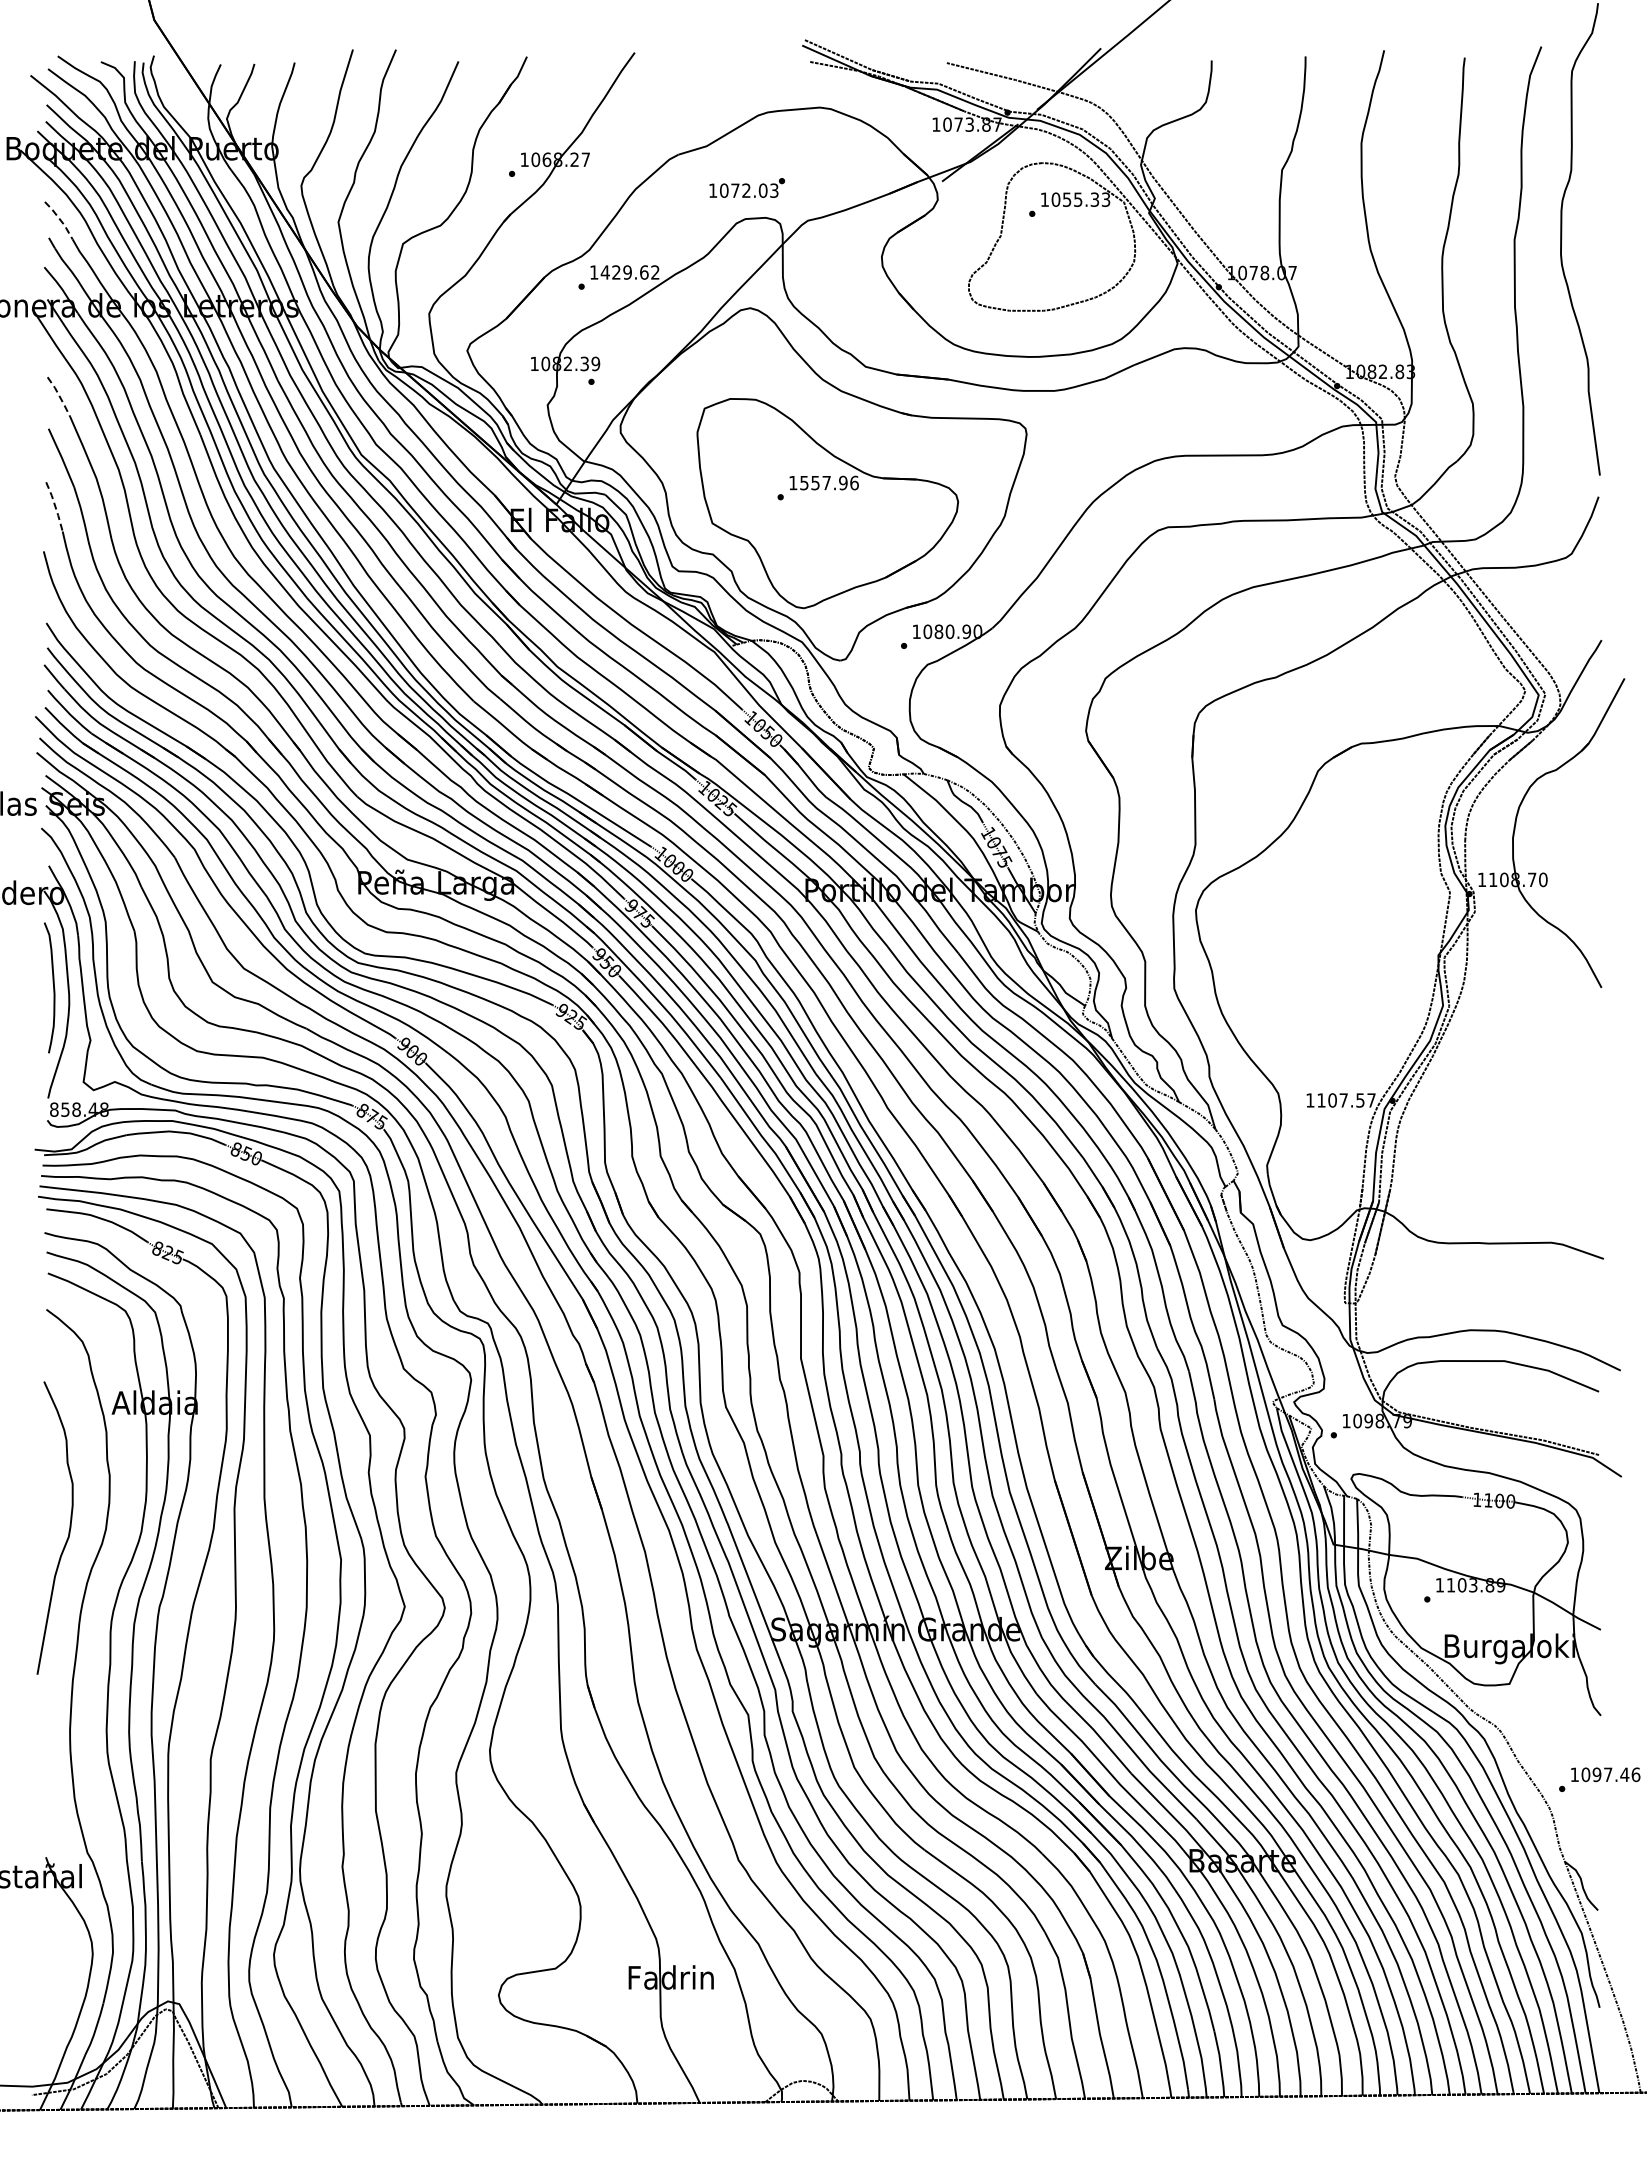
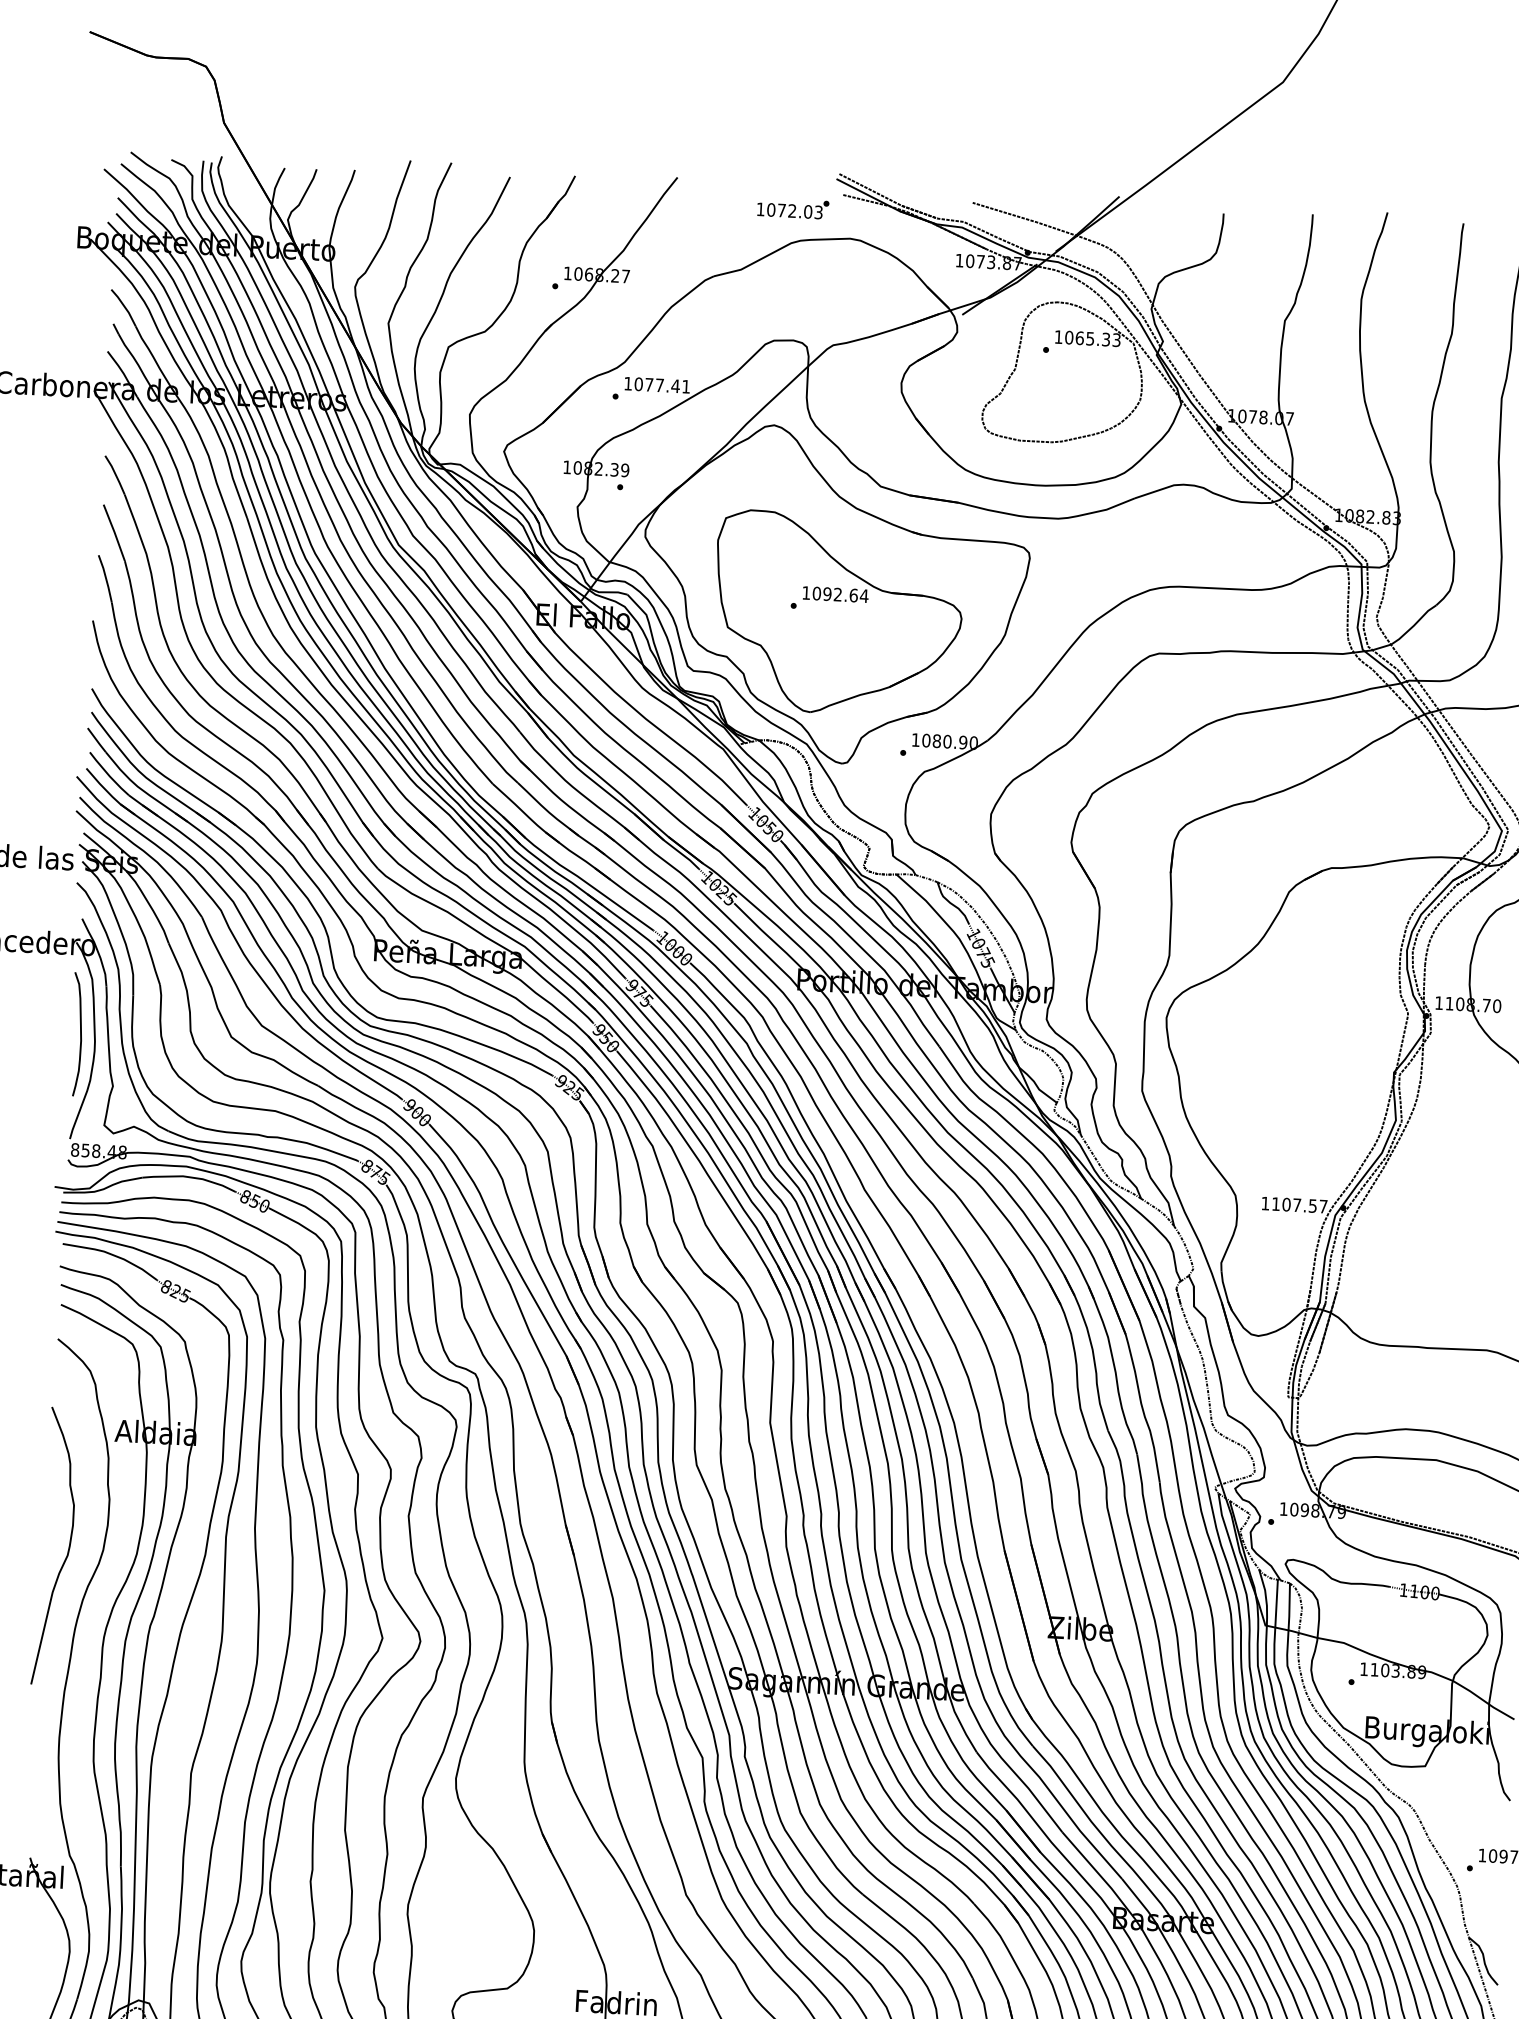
text: (746, 187) -> (792, 208), moved
text: (1066, 199) -> (1079, 338), 1055.33 -> 1065.33
line: (60, 220) -> (125, 307), dashed -> solid
text: (629, 272) -> (661, 385), 1429.62 -> 1077.41
line: (60, 397) -> (116, 475), dashed -> solid
text: (829, 482) -> (840, 594), 1557.96 -> 1092.64
line: (55, 507) -> (106, 579), dashed -> solid

